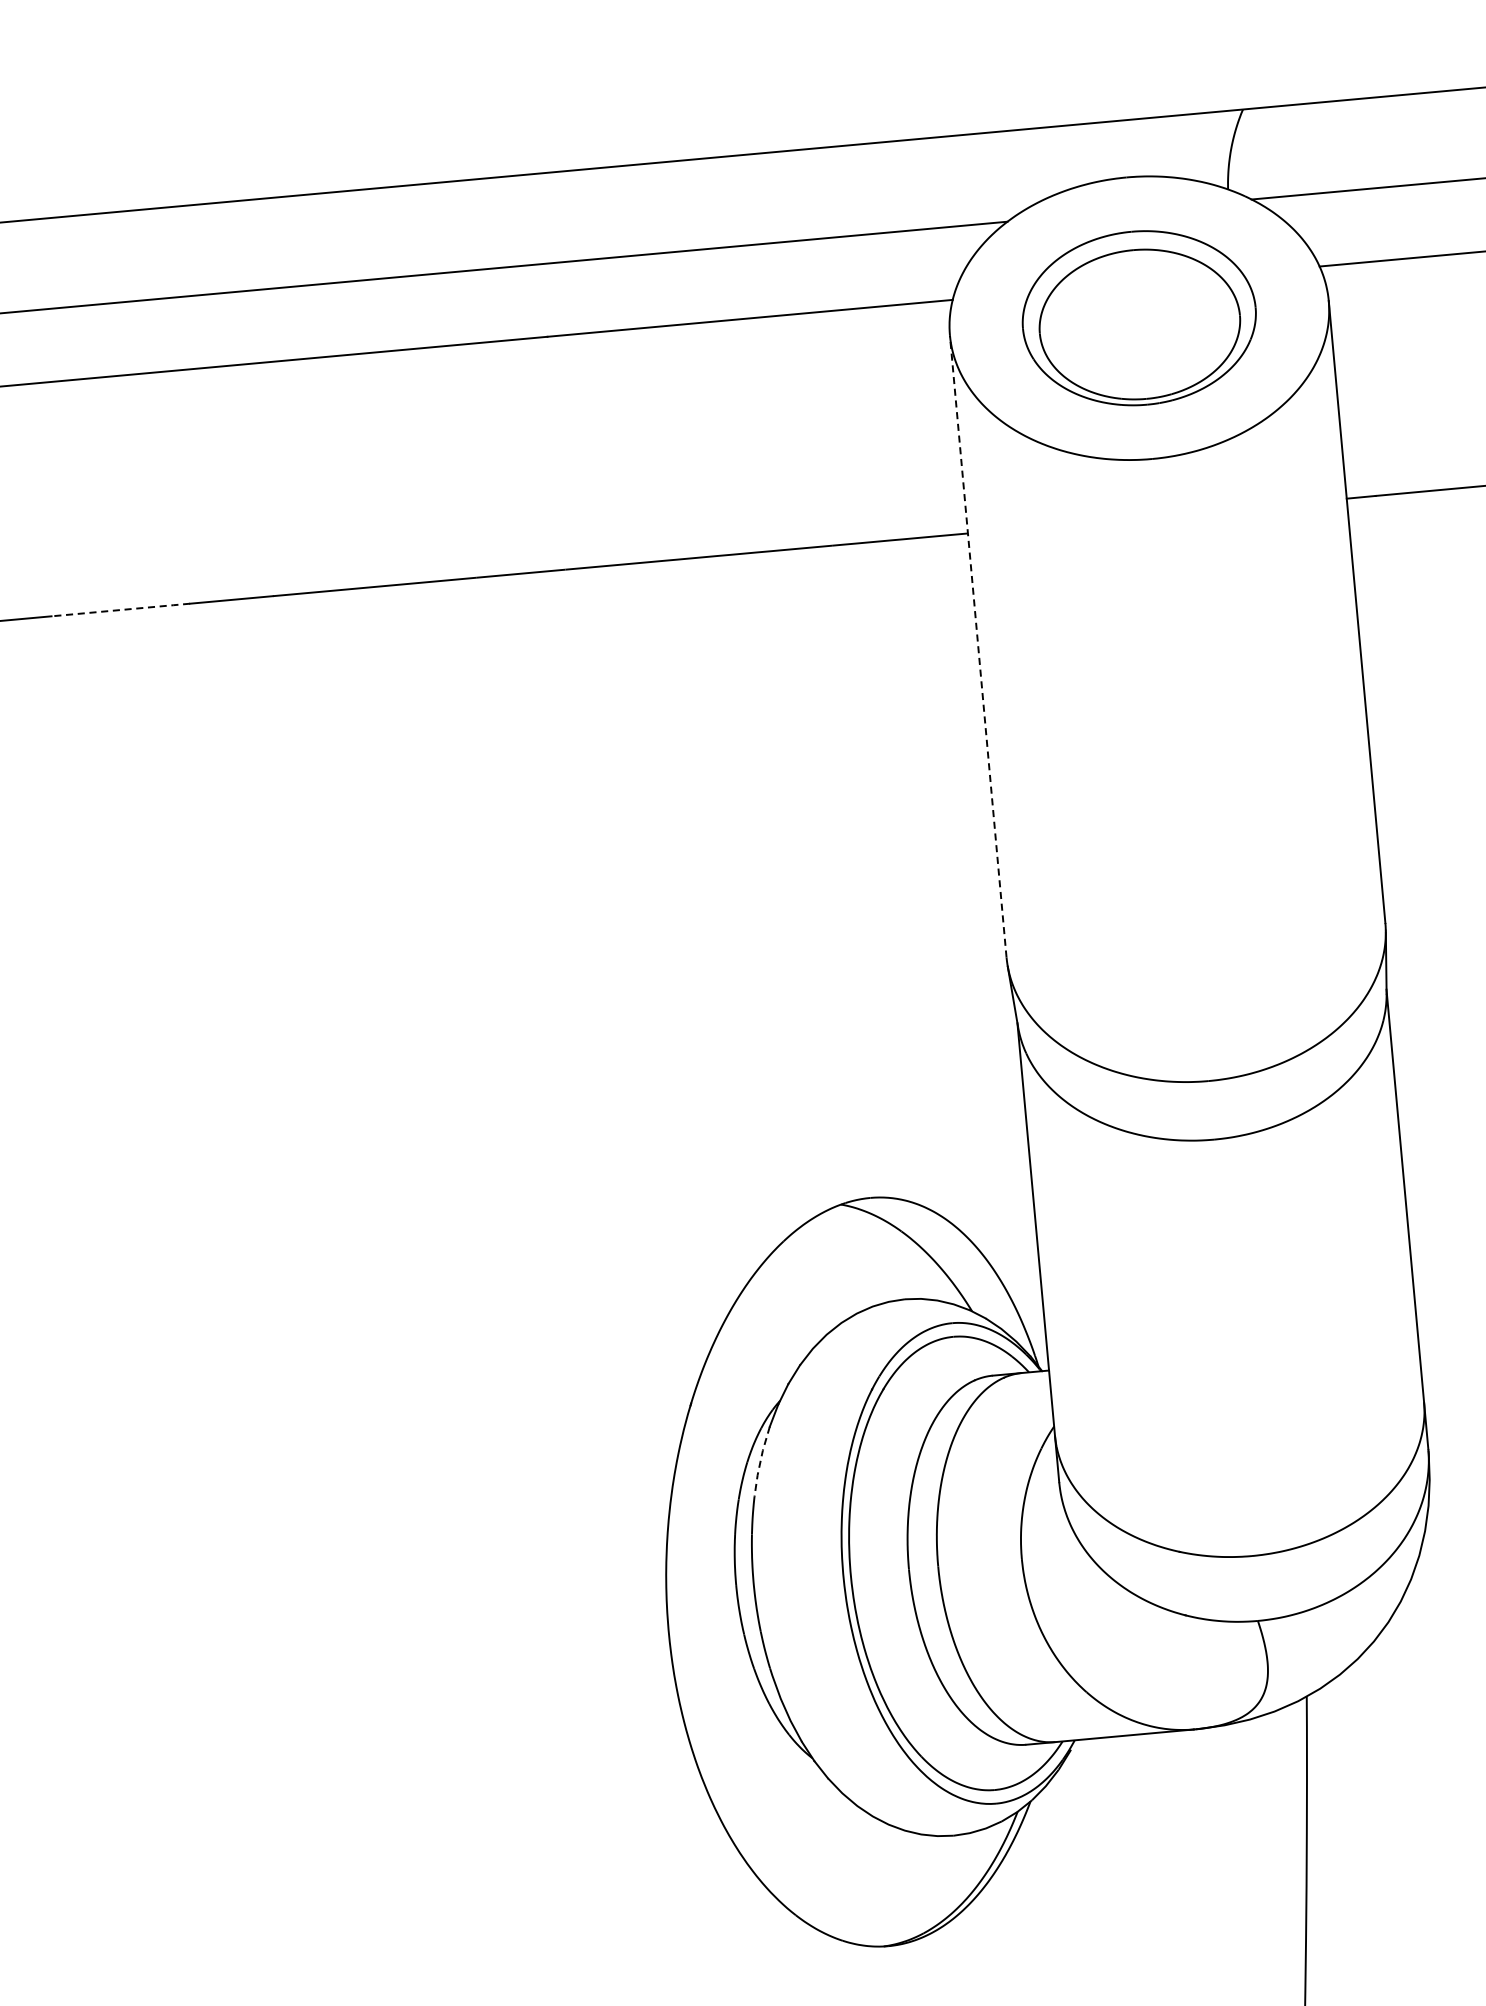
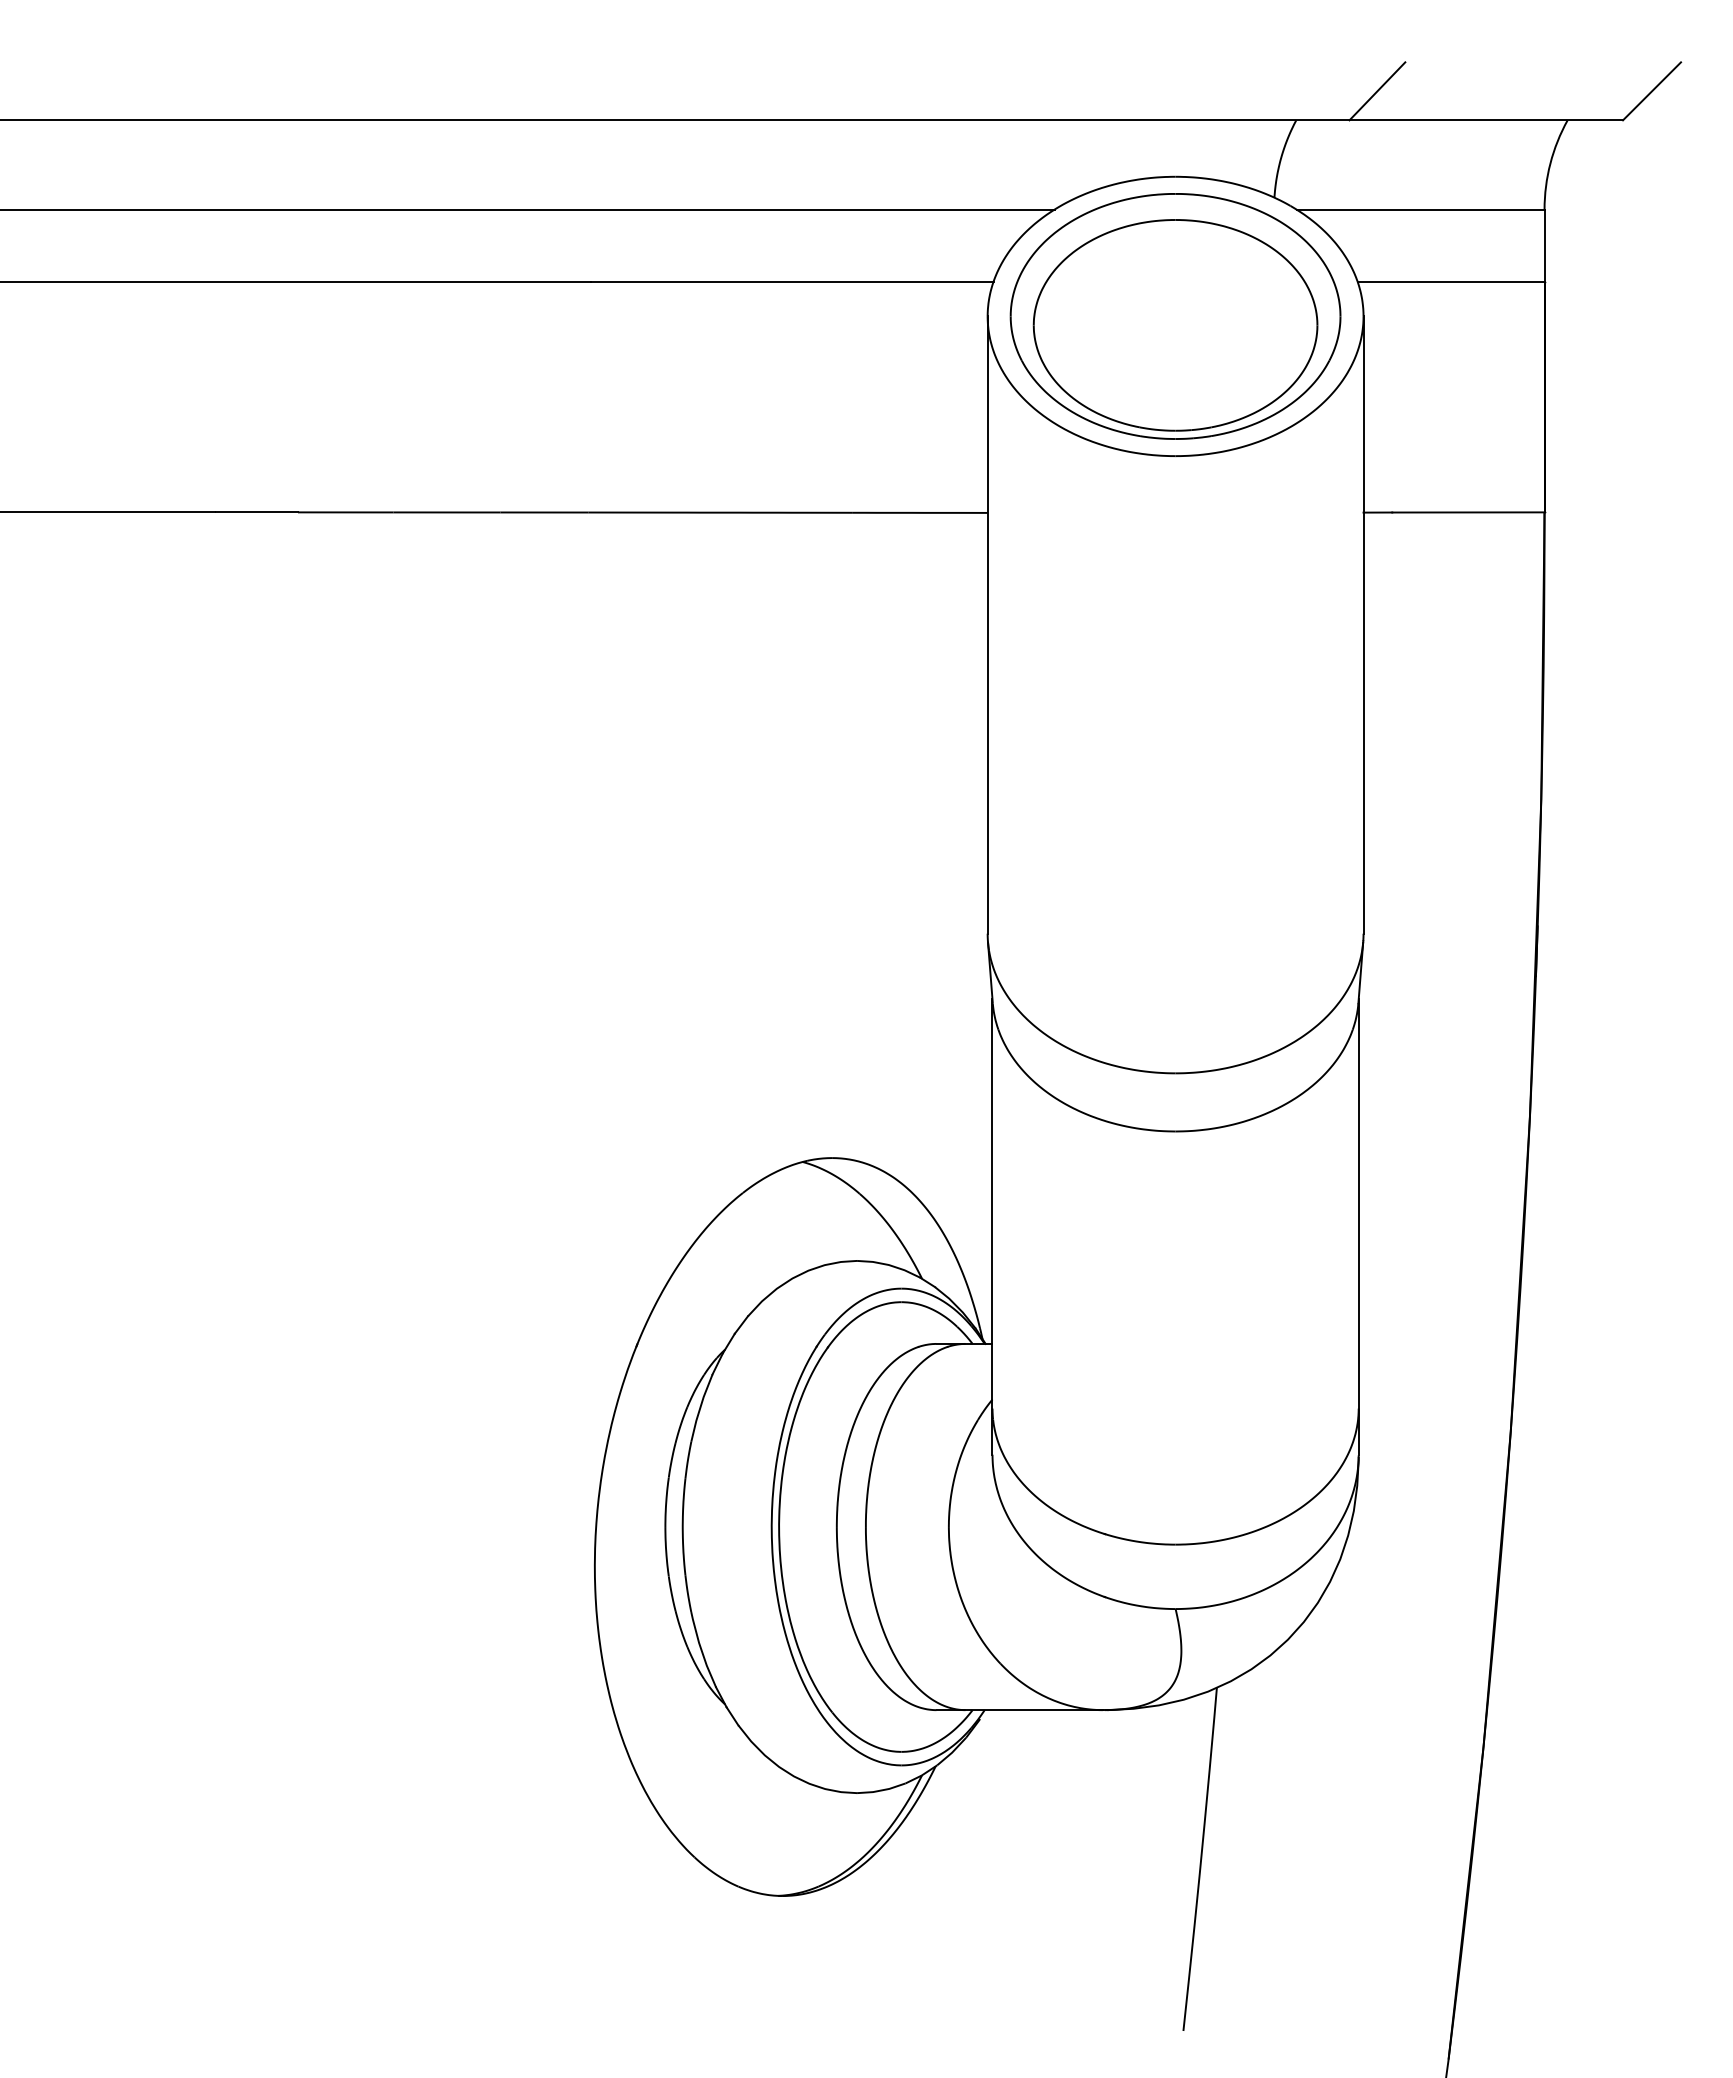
line: (1322, 72) -> (1377, 91), added
part: (1139, 318) -> (1175, 316), size x1.43
line: (122, 610) -> (148, 512), dashed -> solid
line: (978, 646) -> (987, 625), dashed -> solid
line: (760, 1461) -> (700, 1407), dashed -> solid

